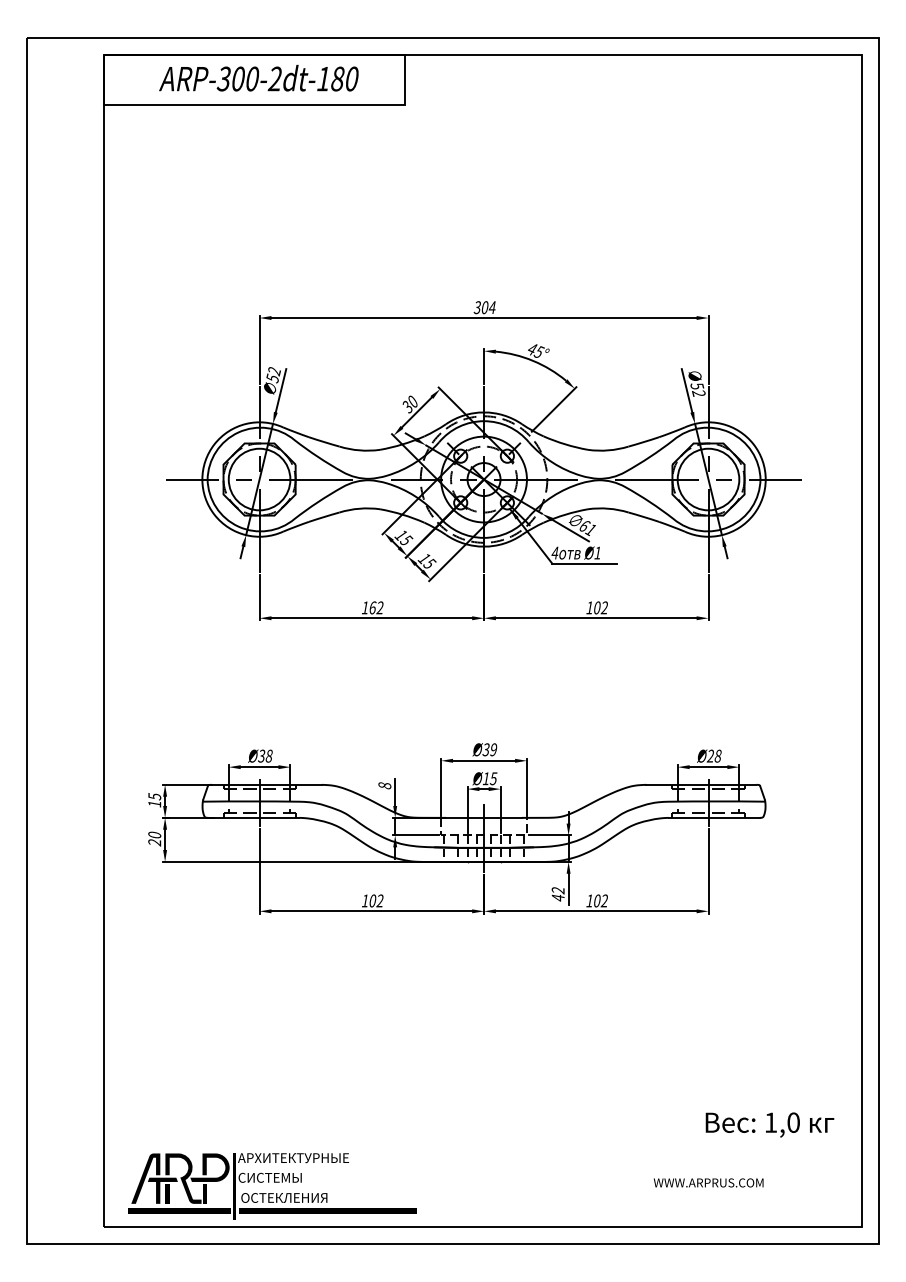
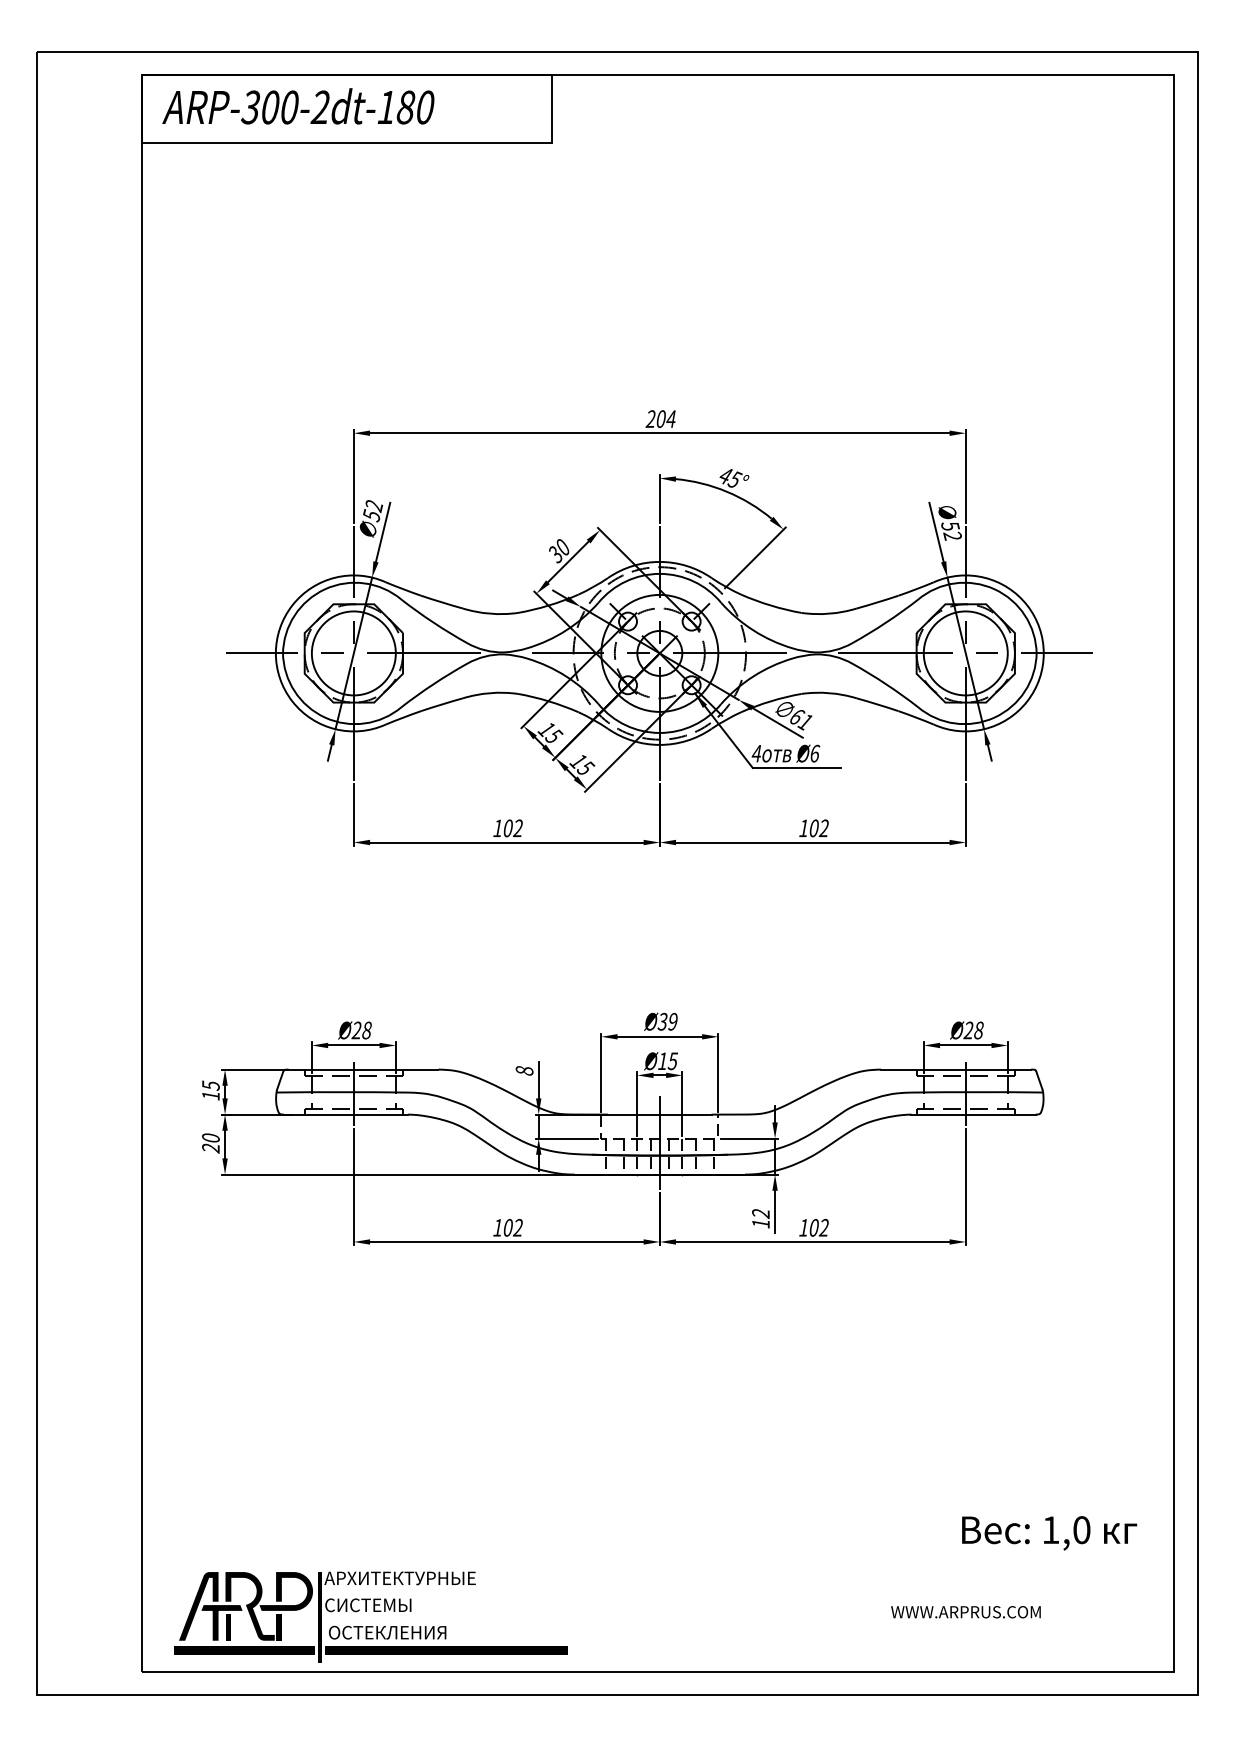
text: (258, 77) -> (297, 105), moved
text: (476, 308) -> (649, 420), 304 -> 204
text: (597, 552) -> (814, 752), Ø1 -> Ø6
text: (372, 607) -> (507, 827), 162 -> 102
text: (261, 756) -> (356, 1030), Ø38 -> Ø28
text: (557, 897) -> (759, 1223), 42 -> 12

